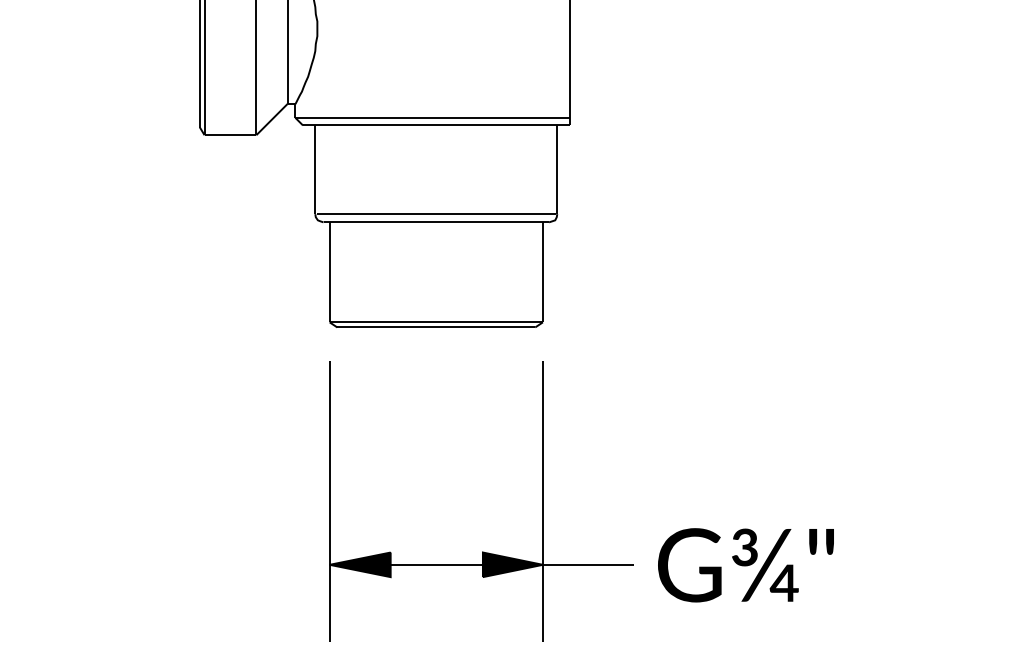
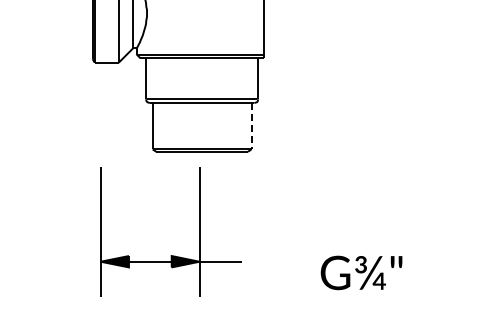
line: (542, 272) -> (251, 126), solid -> dashed
part: (480, 551) -> (170, 255), moved
text: (745, 564) -> (361, 272), moved

